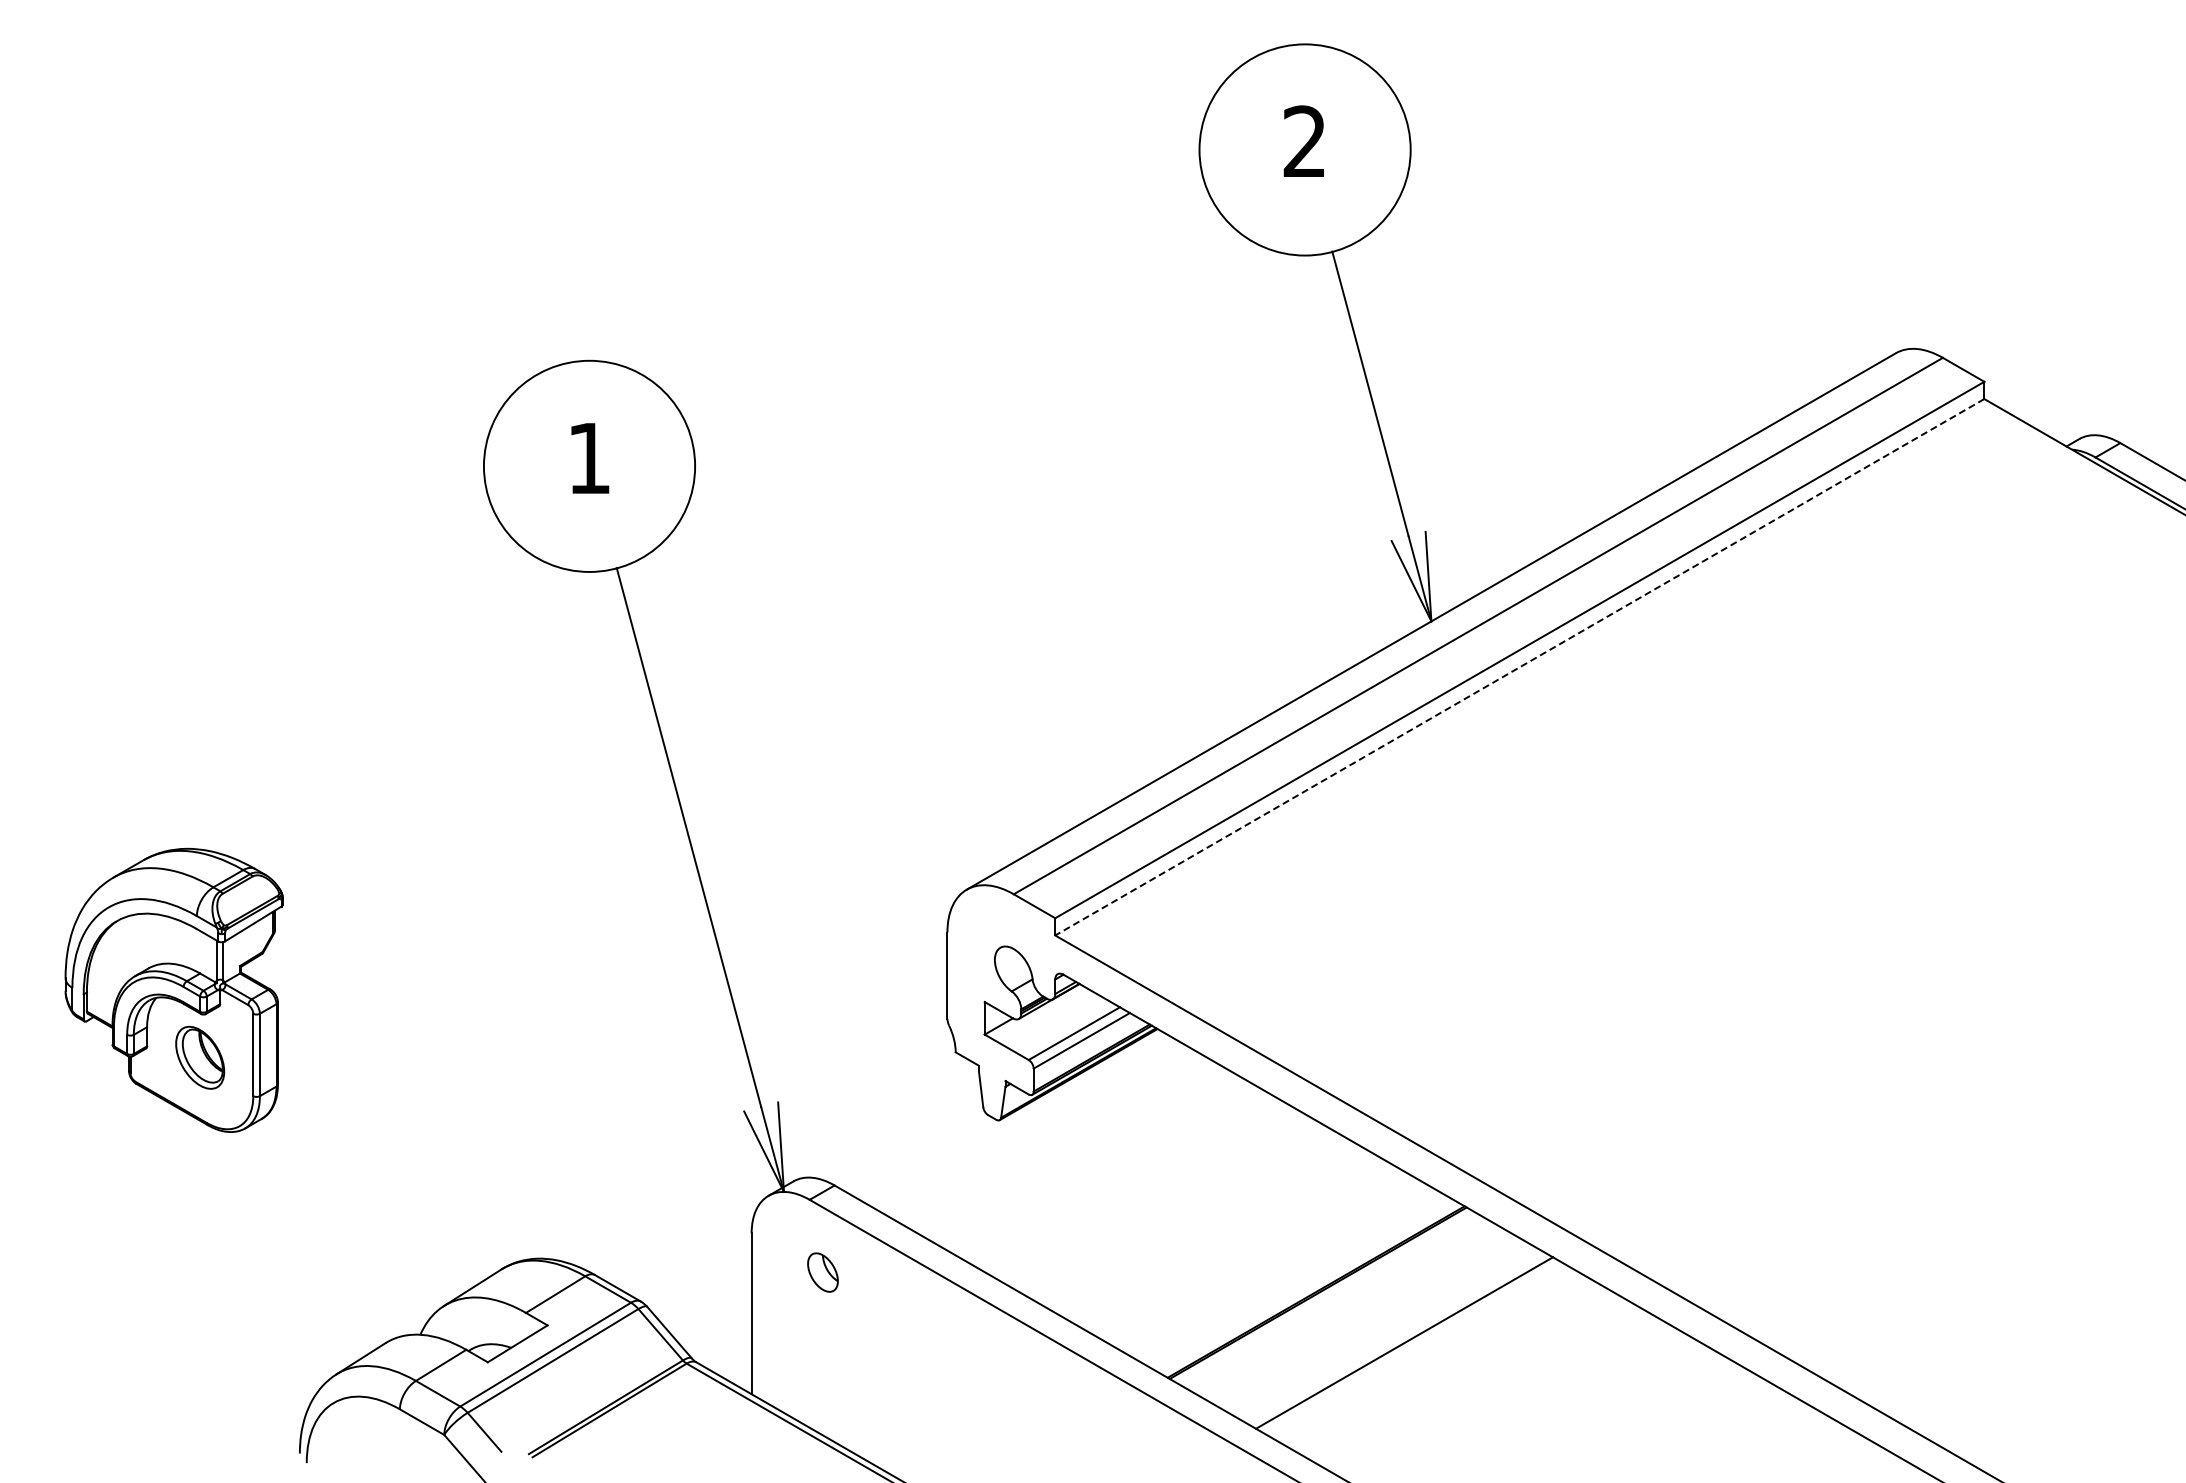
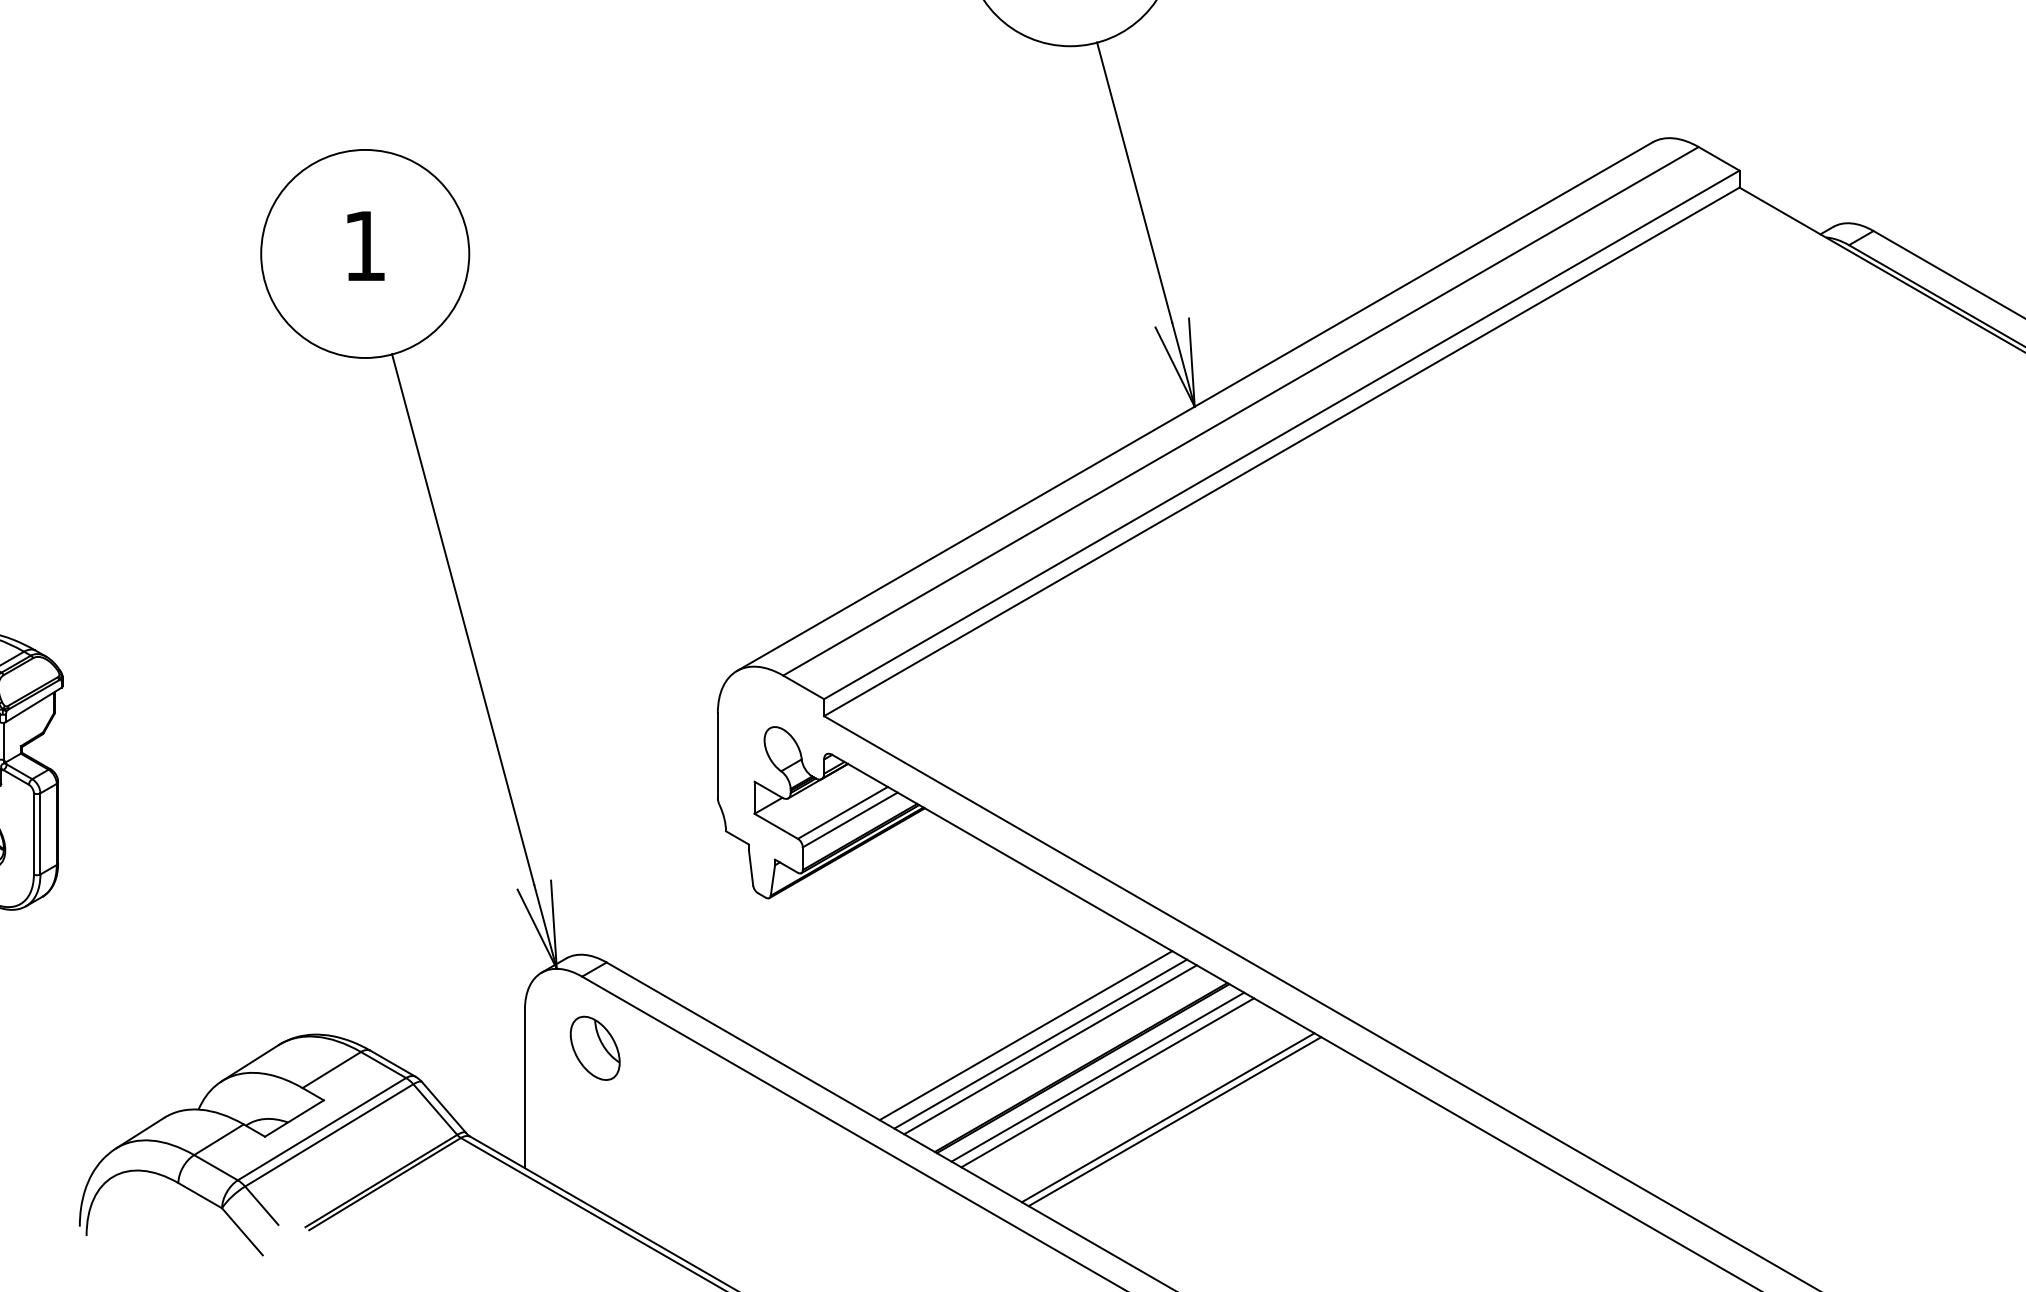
line: (1519, 667) -> (1281, 452), dashed -> solid
line: (1259, 1259) -> (1025, 1035), added
line: (1274, 1268) -> (1040, 1044), added
part: (822, 1272) -> (594, 1048), size x1.67
line: (1284, 1273) -> (1049, 1049), added
line: (1332, 1301) -> (1097, 1076), added
line: (1342, 1307) -> (1107, 1082), added
line: (1410, 1346) -> (1174, 1121), added

